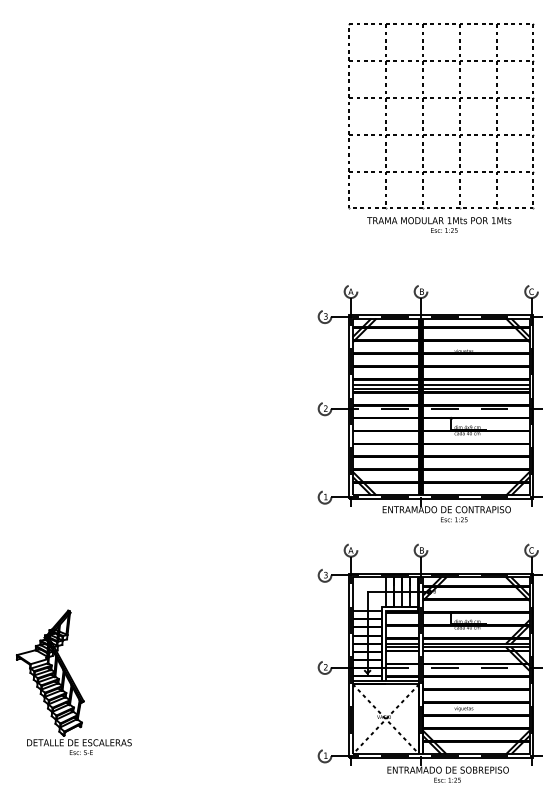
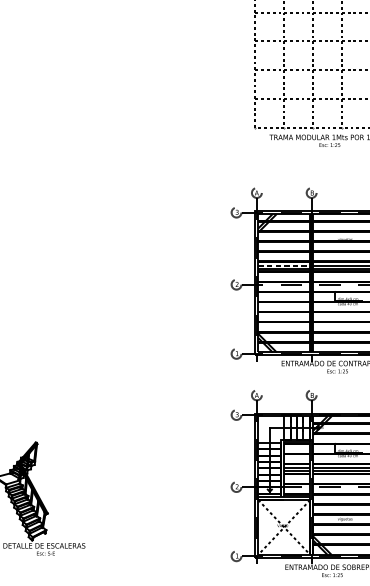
line: (386, 384) -> (284, 265), solid -> dashed

